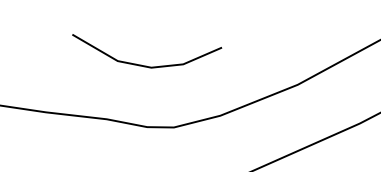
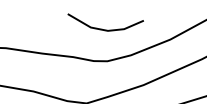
part: (140, 63) -> (102, 28), moved

